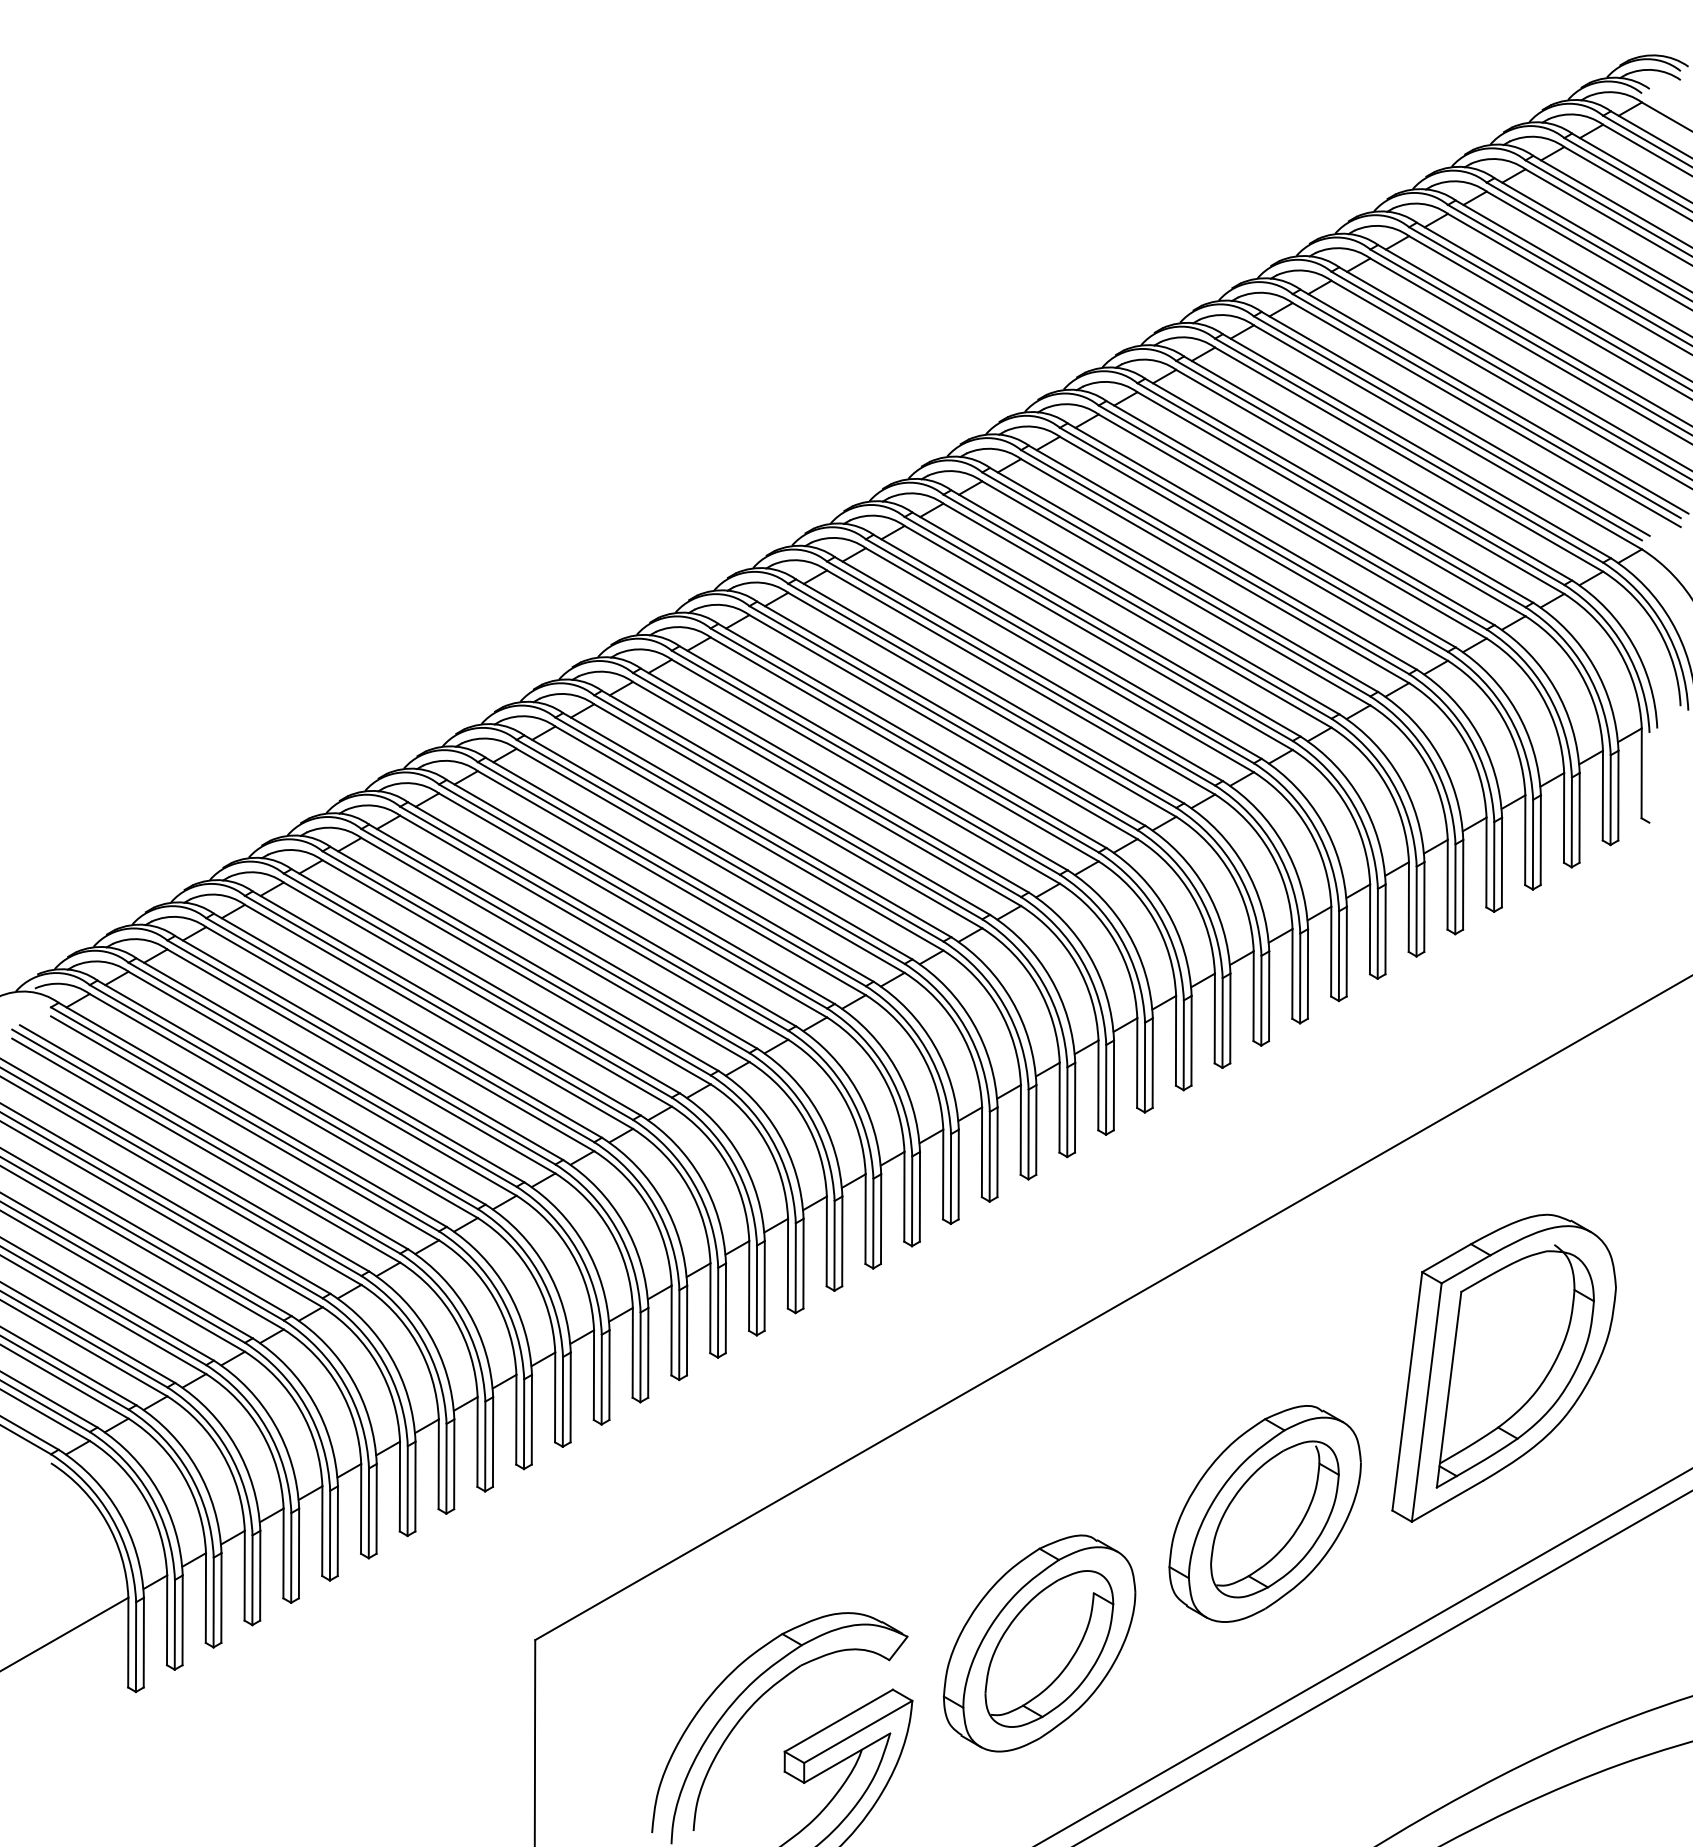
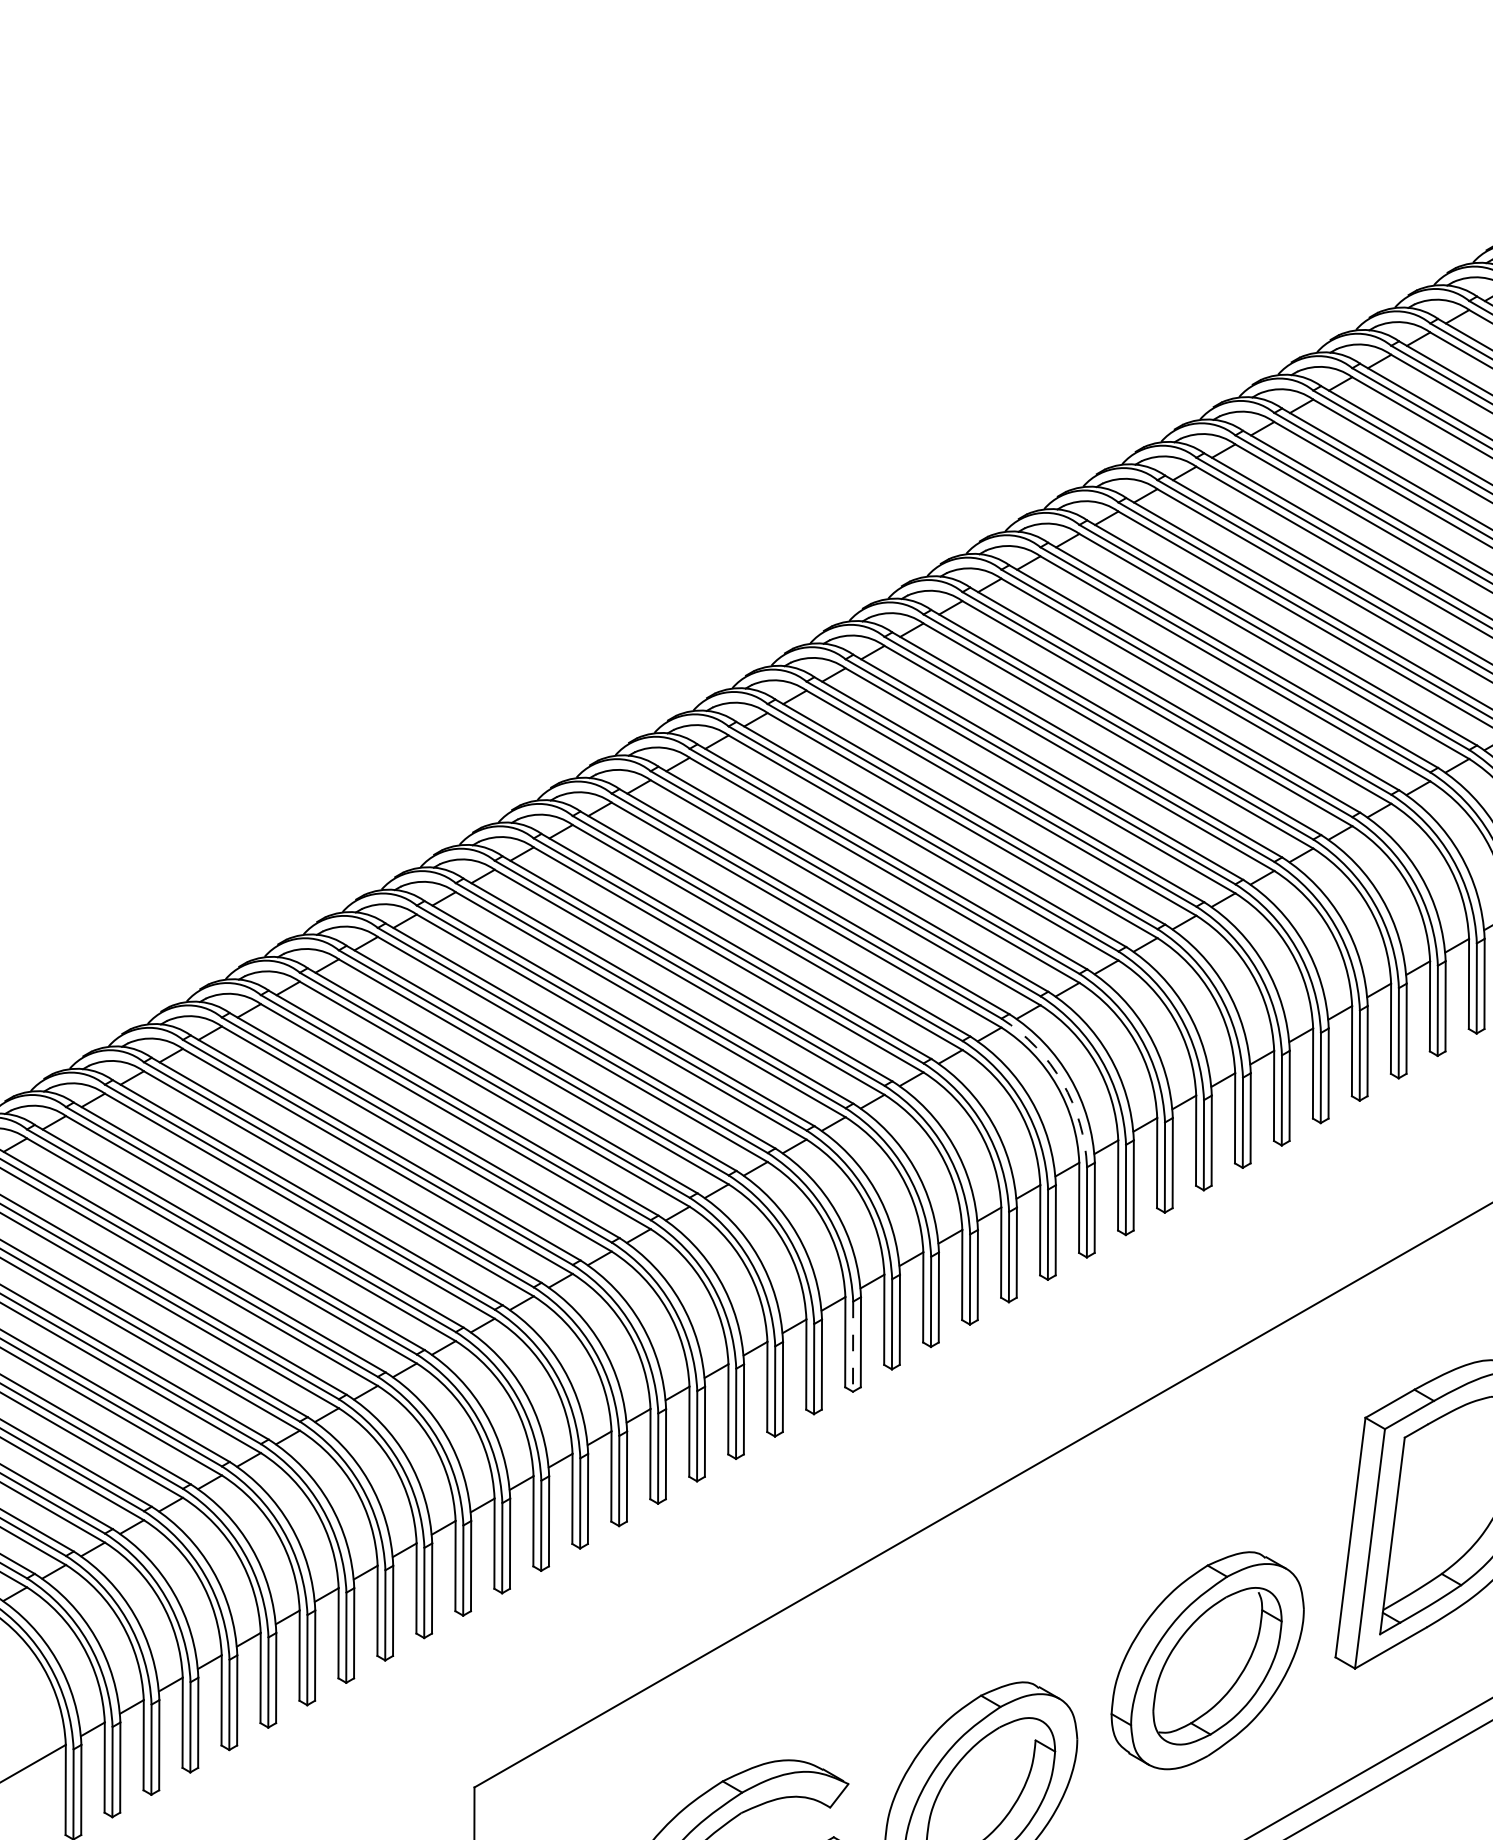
arc: (1120, 938) -> (1062, 1082), solid -> dashed
line: (912, 1201) -> (853, 1346), solid -> dashed

